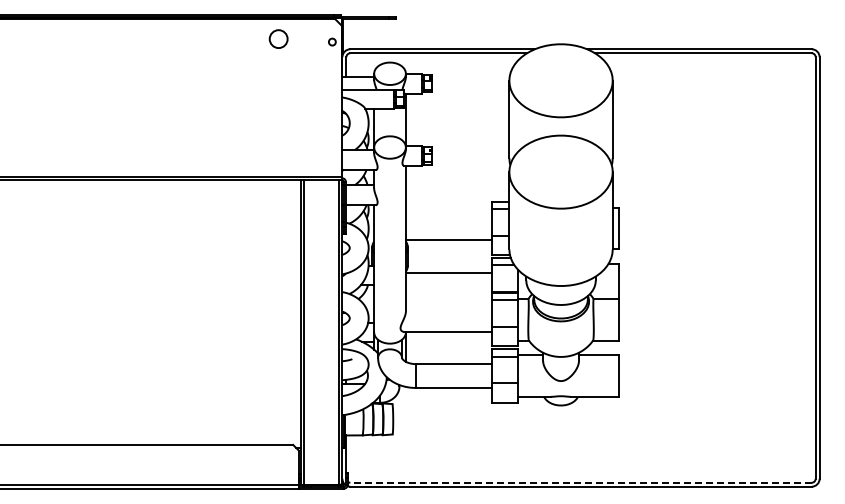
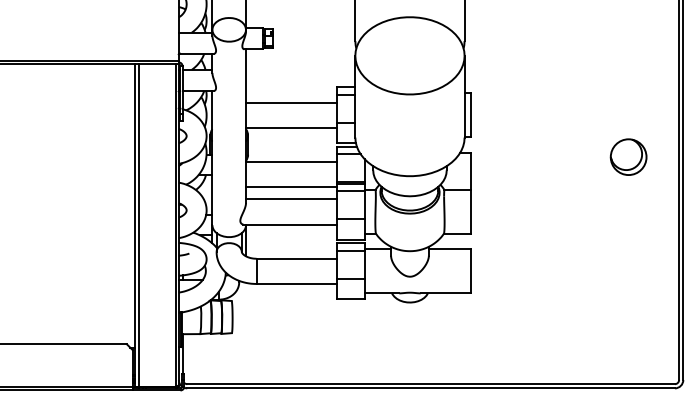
line: (448, 216) -> (291, 102), added
part: (767, 267) -> (628, 156), added
line: (448, 296) -> (291, 187), added
line: (448, 307) -> (291, 198), added
line: (581, 482) -> (431, 383), dashed -> solid

